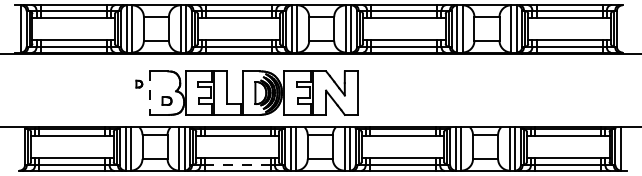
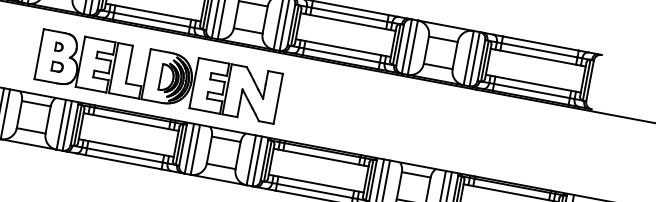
part: (139, 83) -> (59, 46), moved
line: (149, 93) -> (38, 54), dashed -> solid
line: (237, 164) -> (124, 155), dashed -> solid

